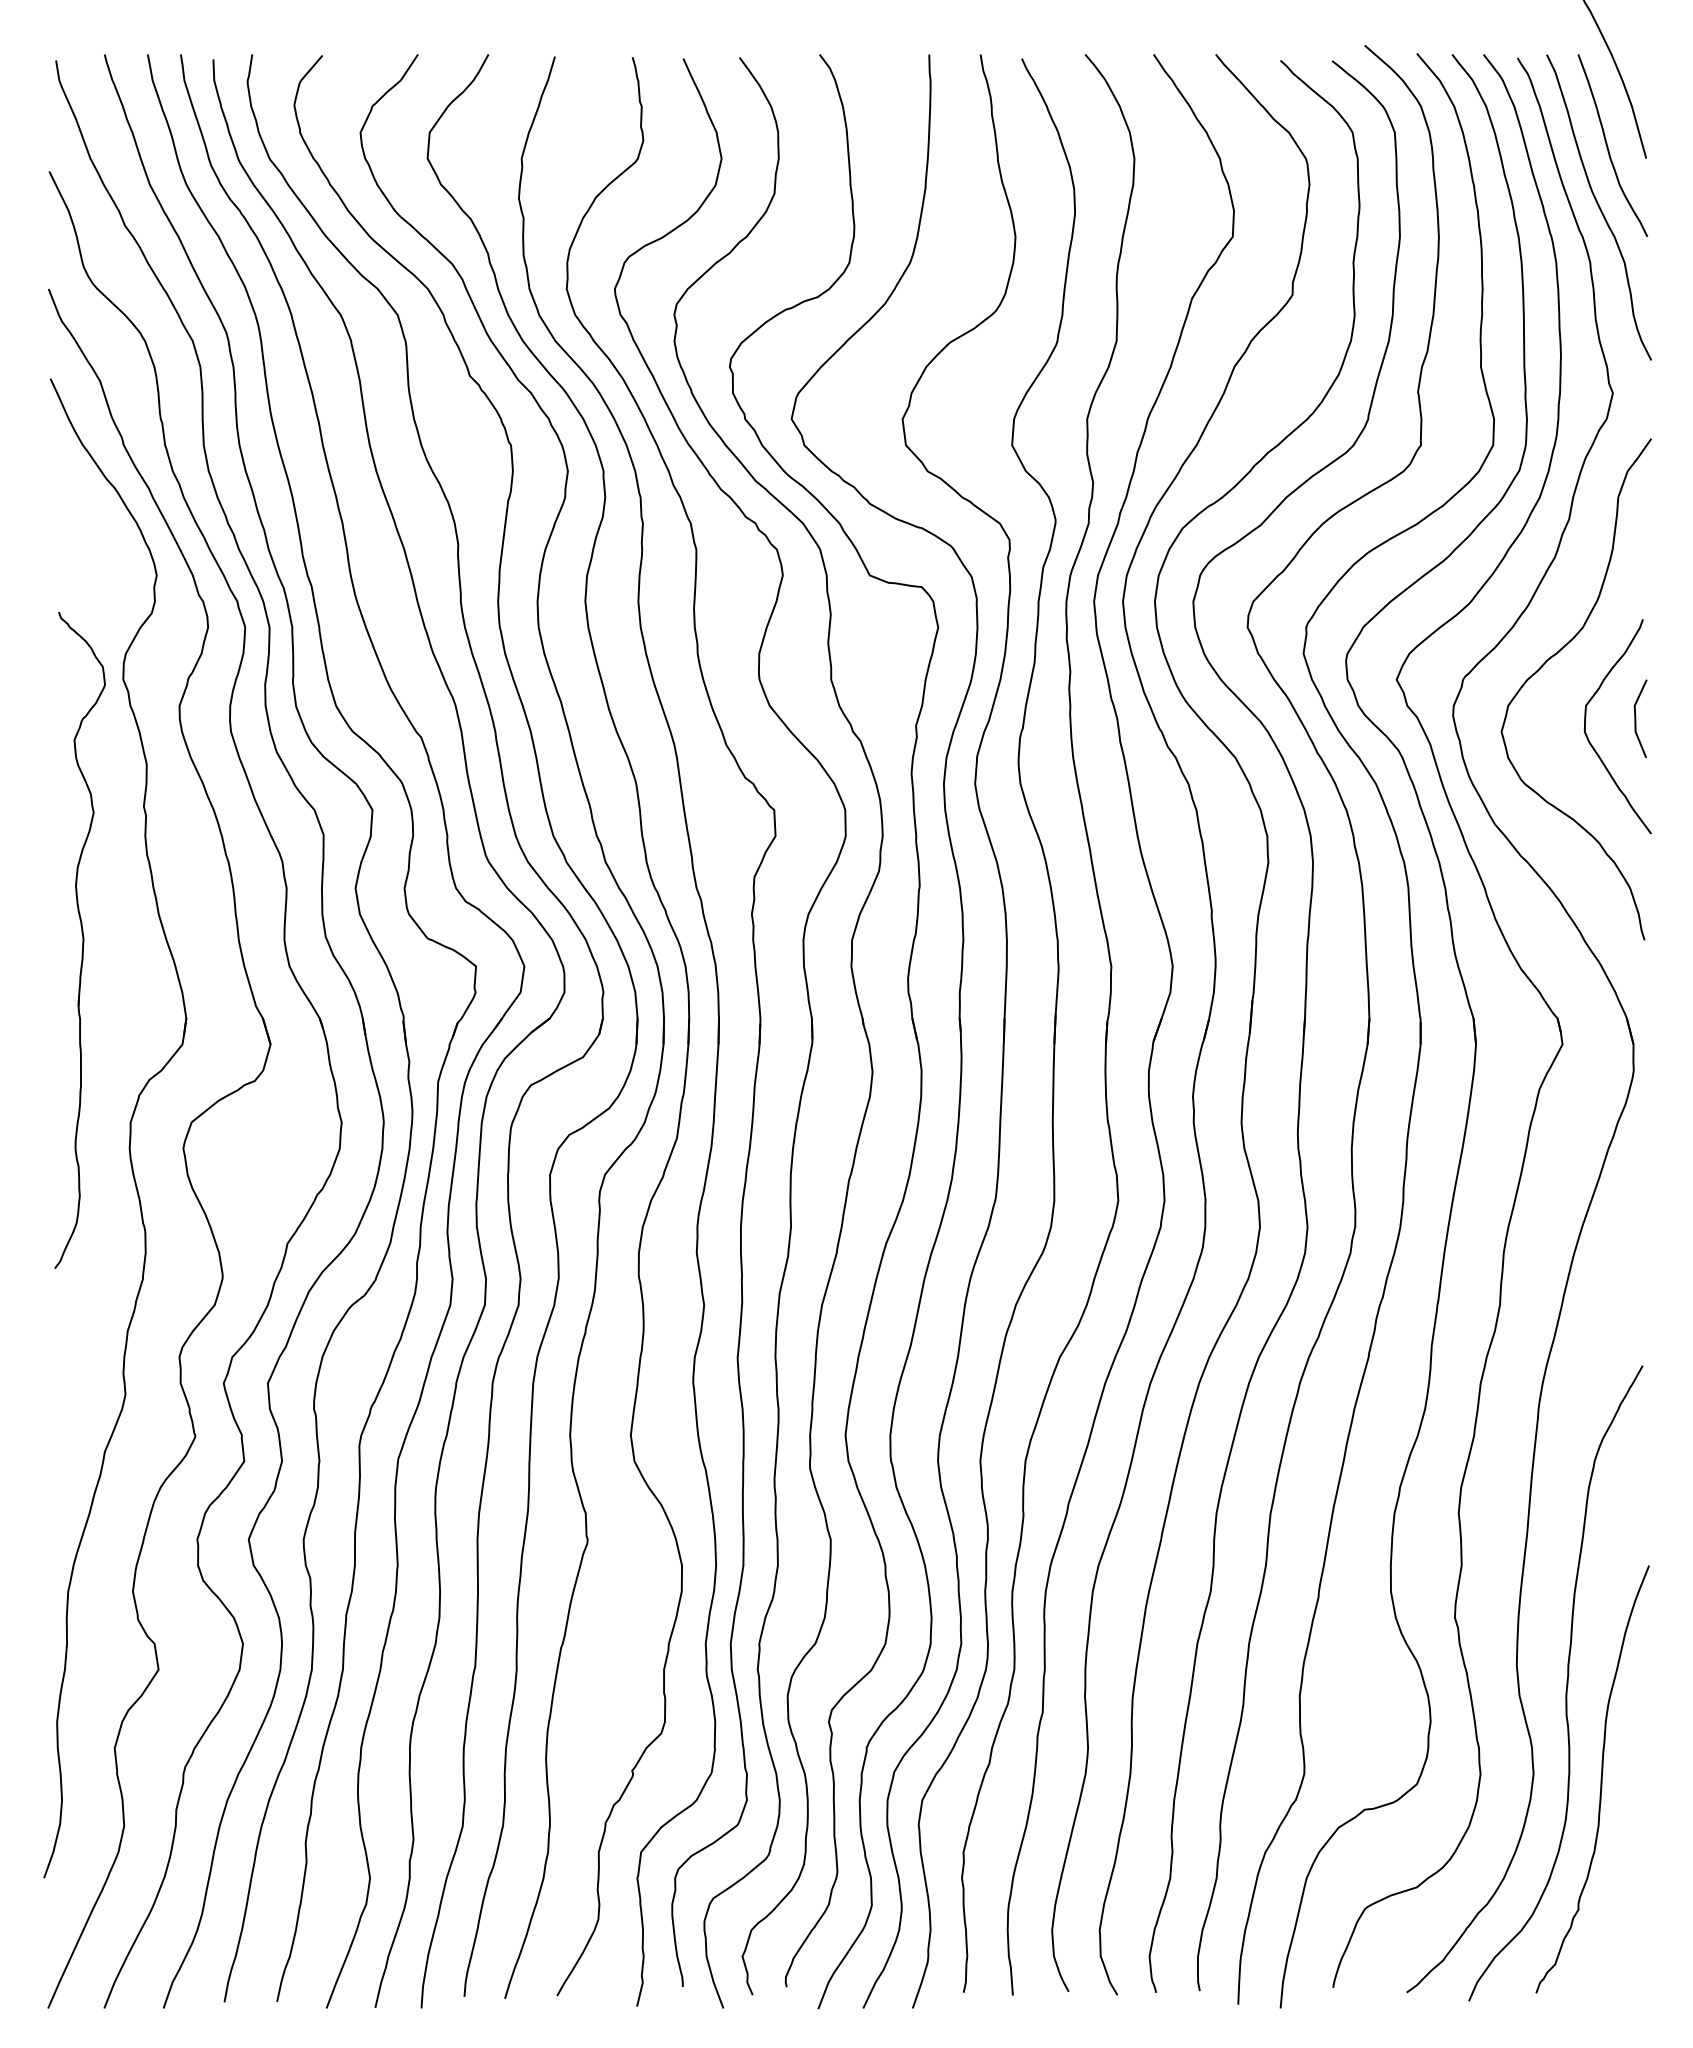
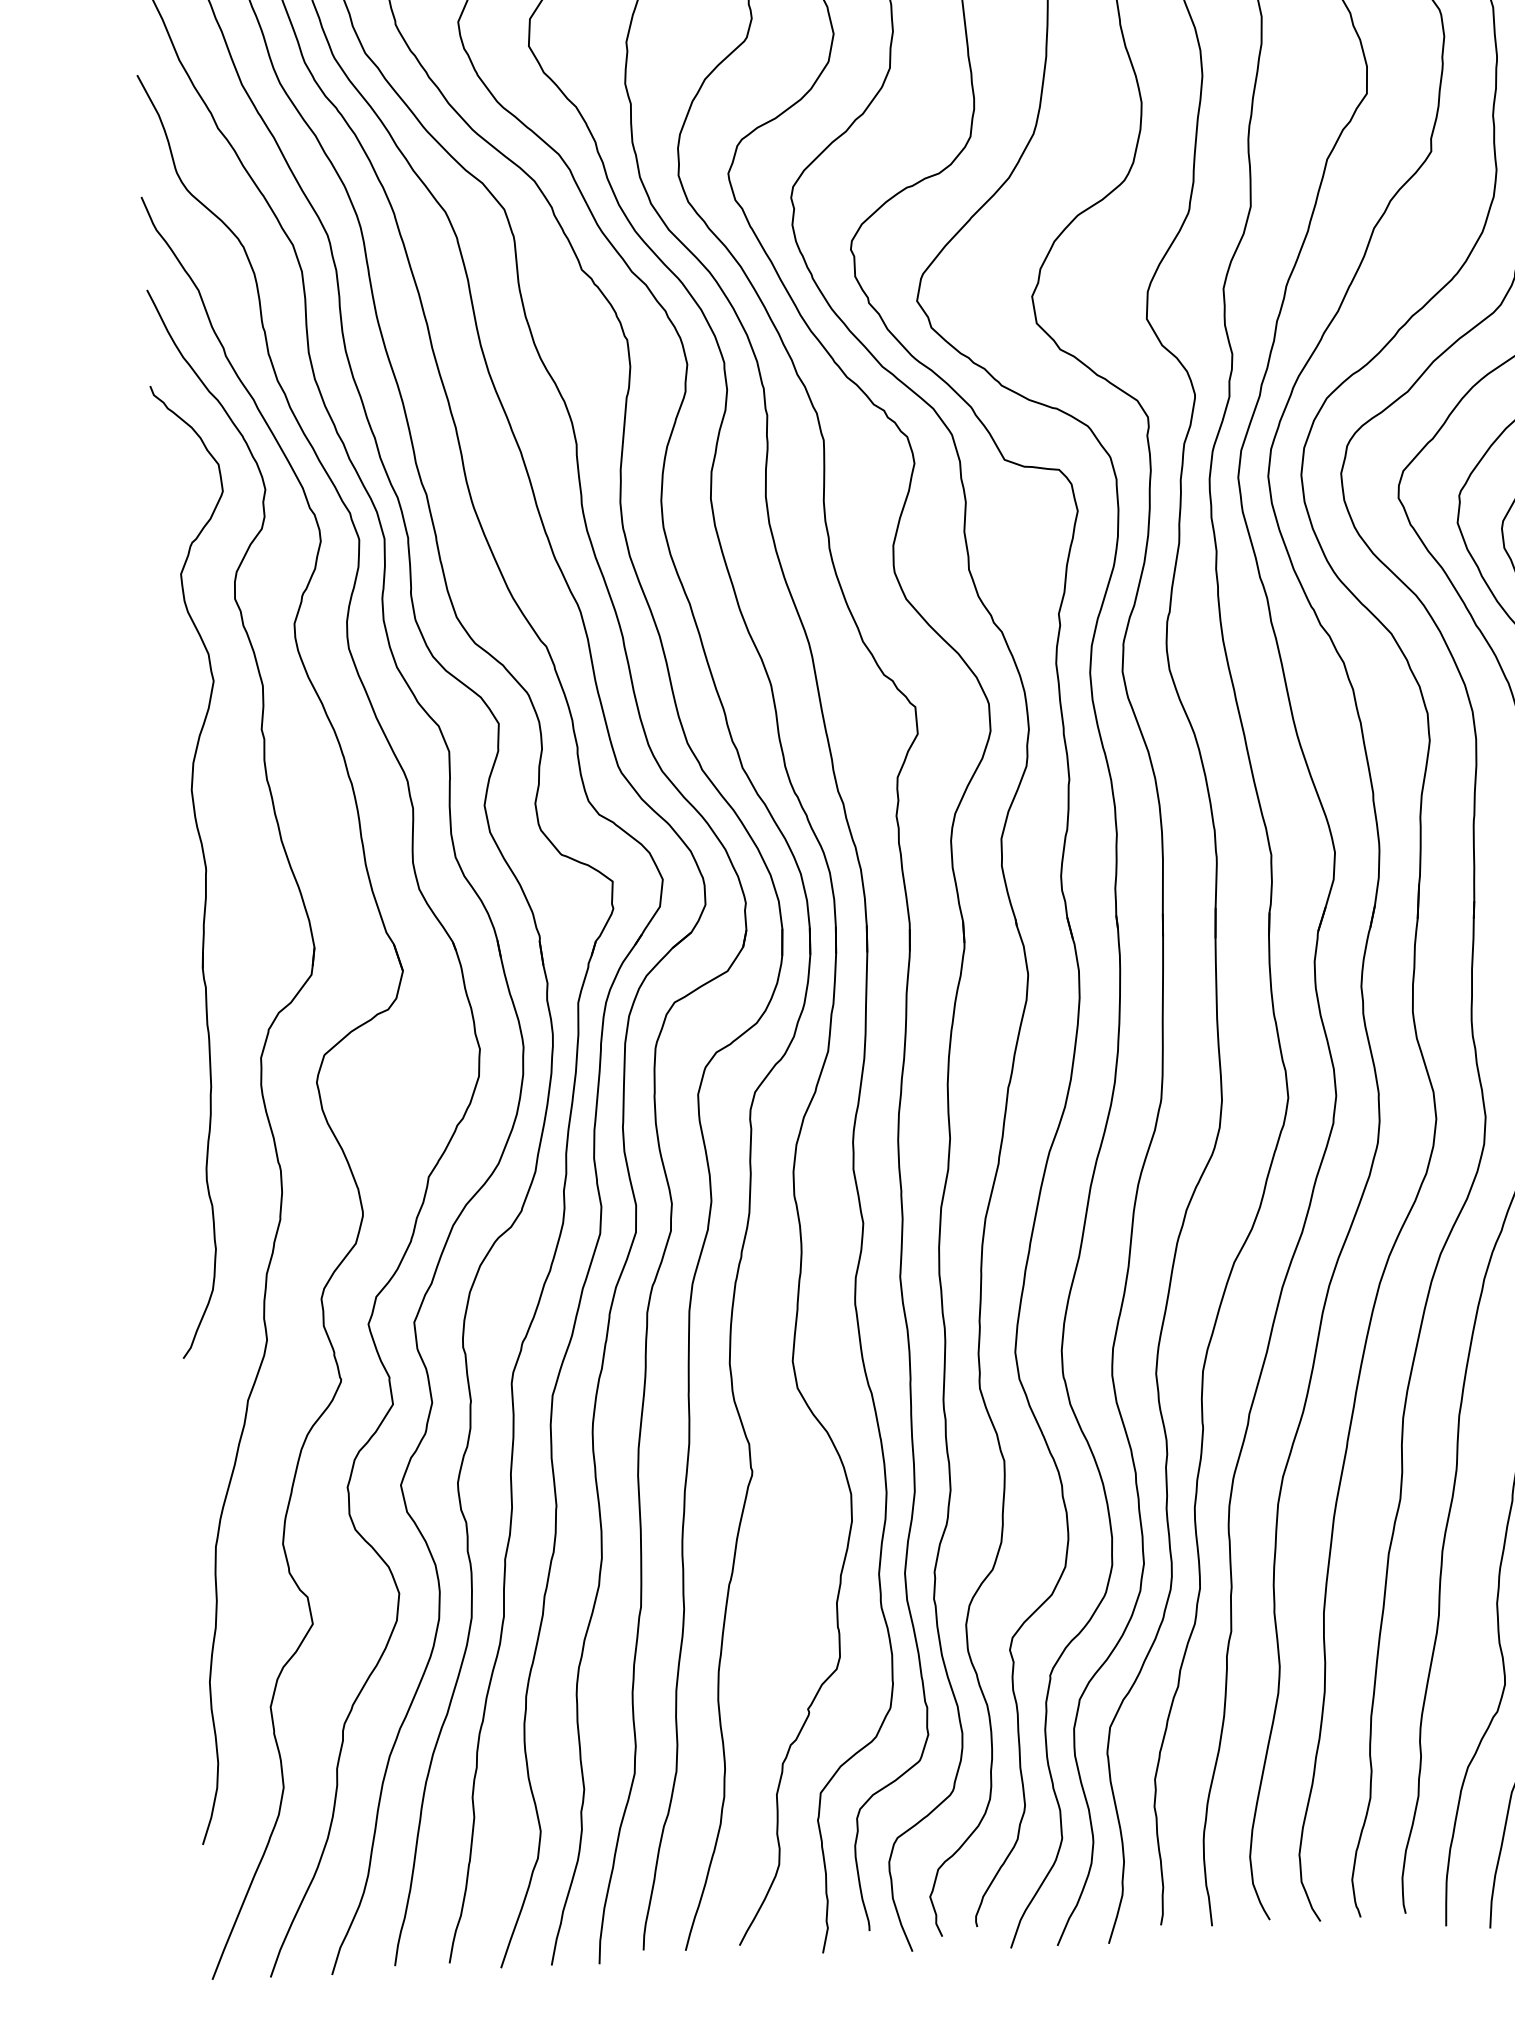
part: (79, 940) -> (200, 871), size x1.43

